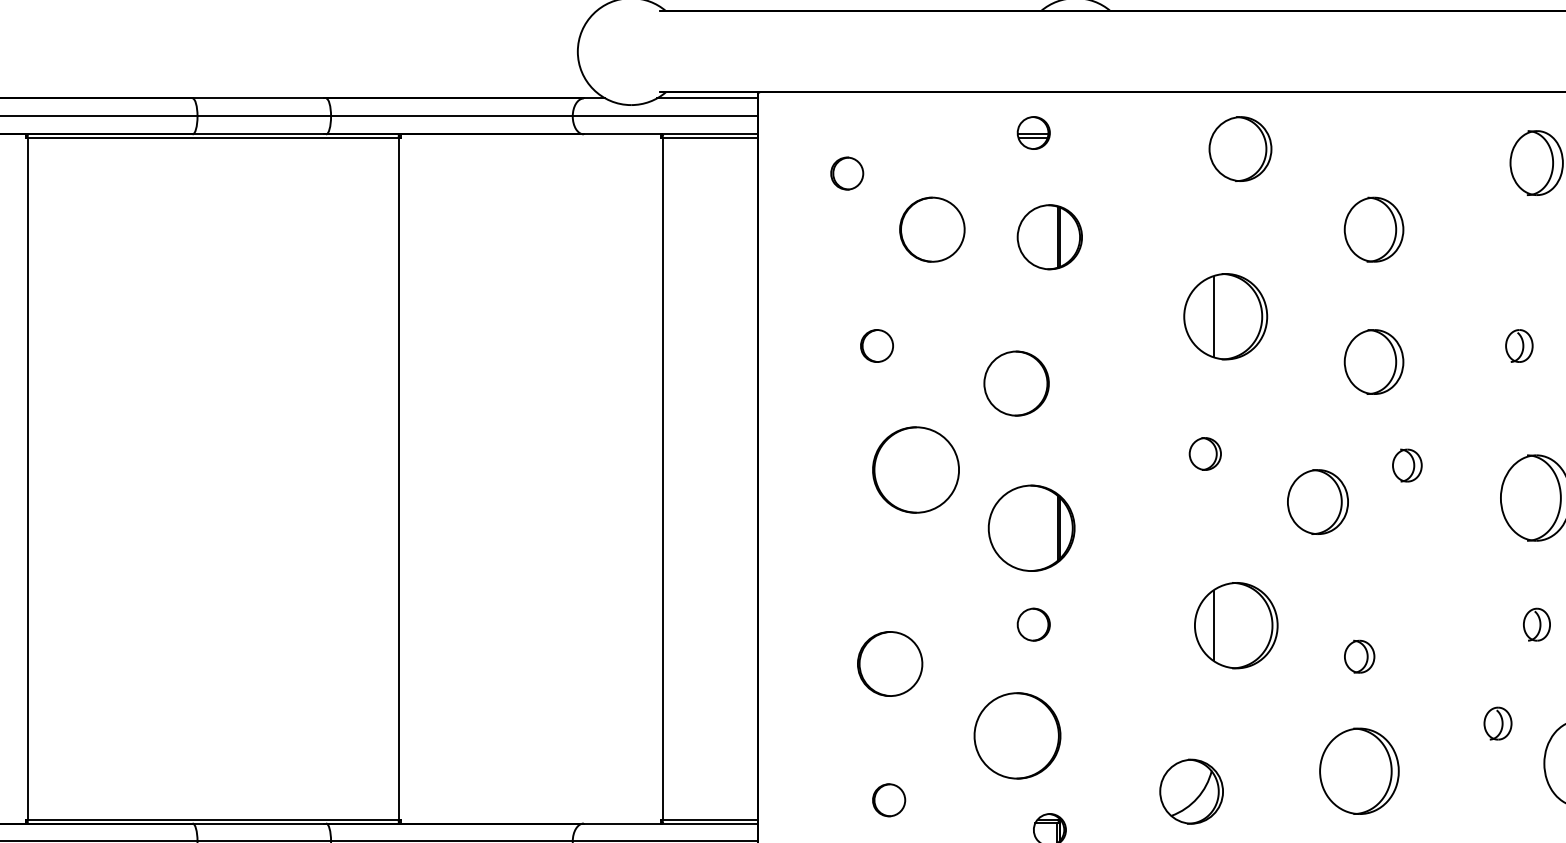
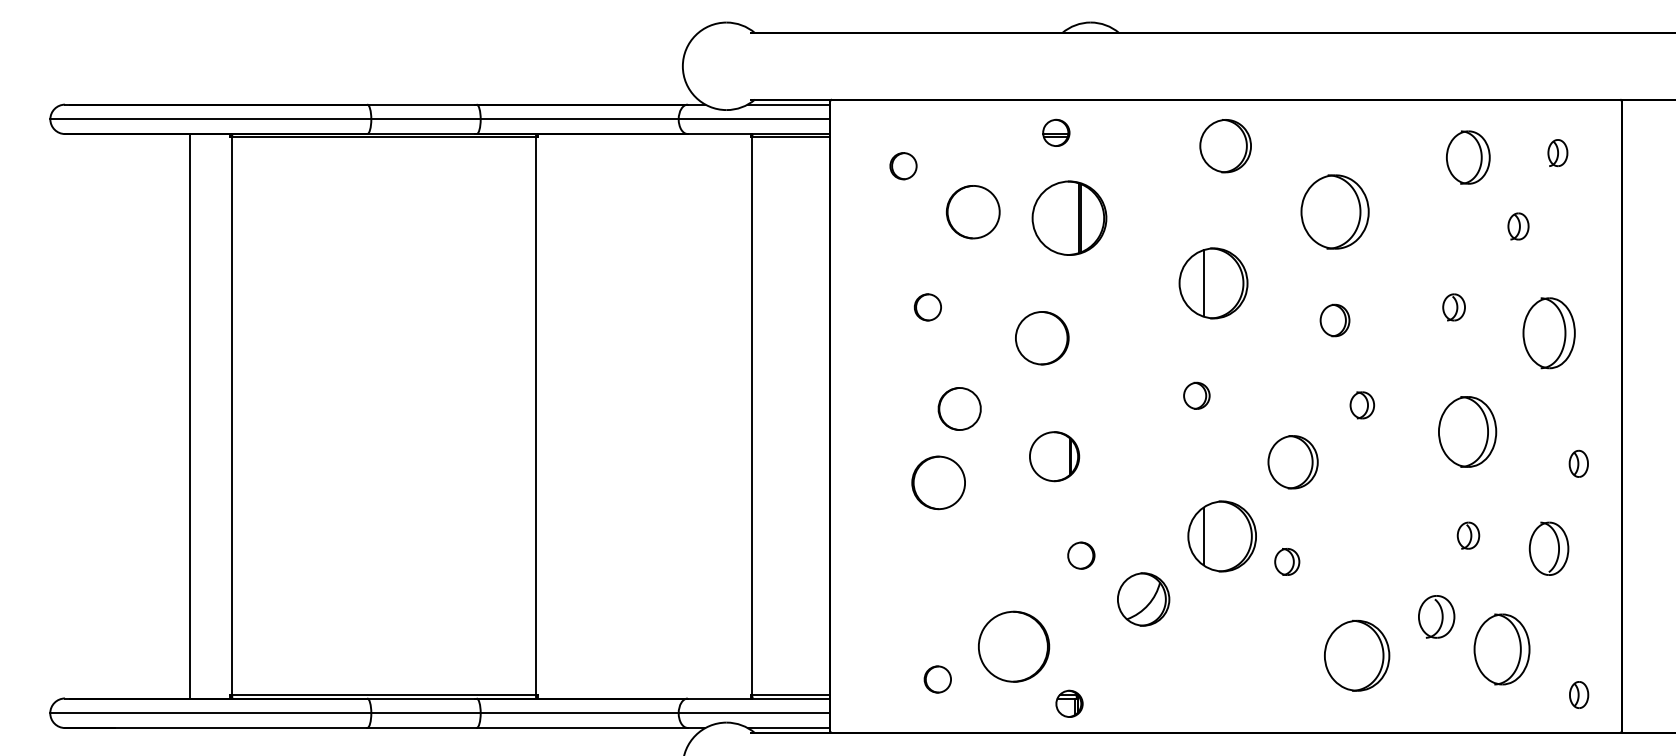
part: (1373, 230) -> (1334, 212), size x1.4
part: (1049, 237) -> (1069, 218), size x1.4
part: (1373, 361) -> (1334, 320), size x0.6
part: (915, 469) -> (959, 408), size x0.6
part: (1317, 502) -> (1292, 462), moved
part: (1031, 528) -> (1054, 456), size x0.7
part: (1033, 624) -> (1081, 555), moved
part: (1359, 656) -> (1287, 561), moved
part: (889, 663) -> (938, 482), moved
part: (1497, 723) -> (1436, 616), size x1.6
part: (1018, 735) -> (1014, 646), moved
part: (1359, 770) -> (1357, 655), moved
part: (1191, 791) -> (1143, 599), moved

